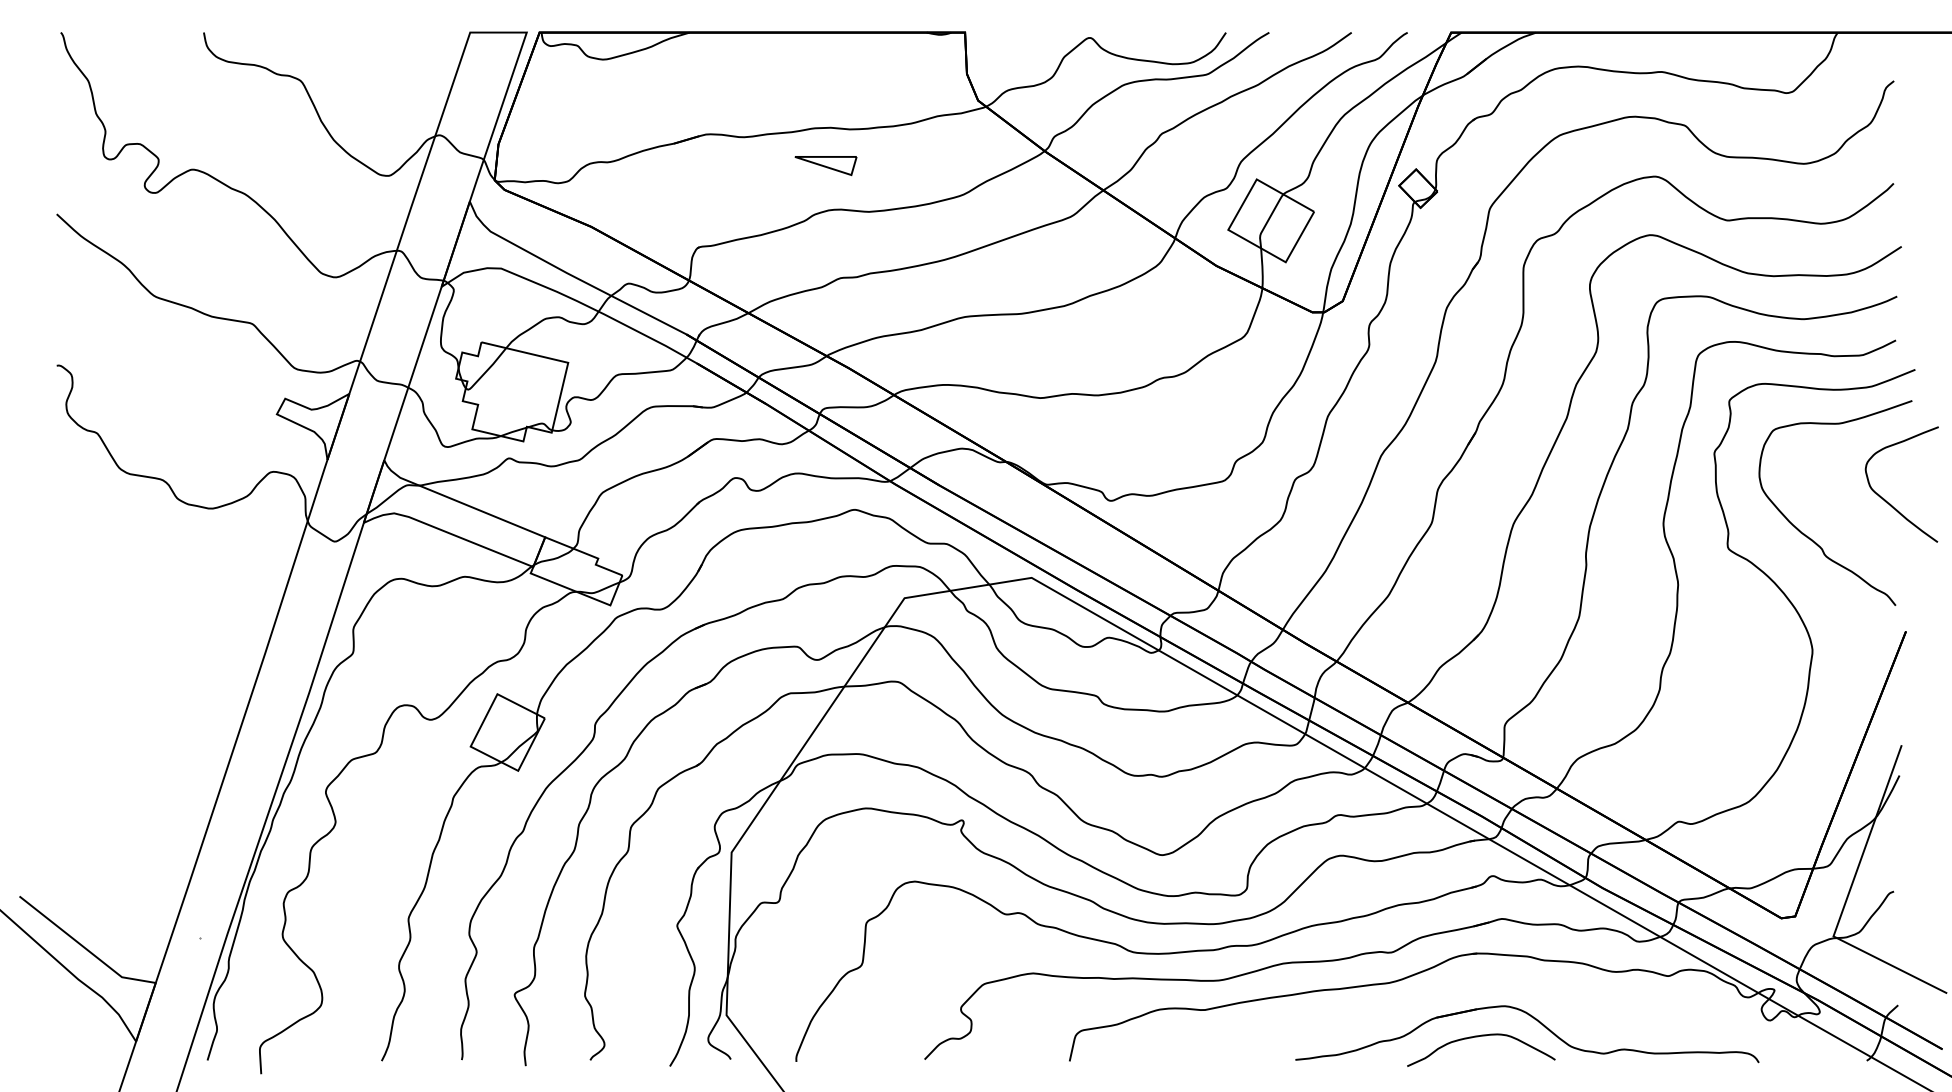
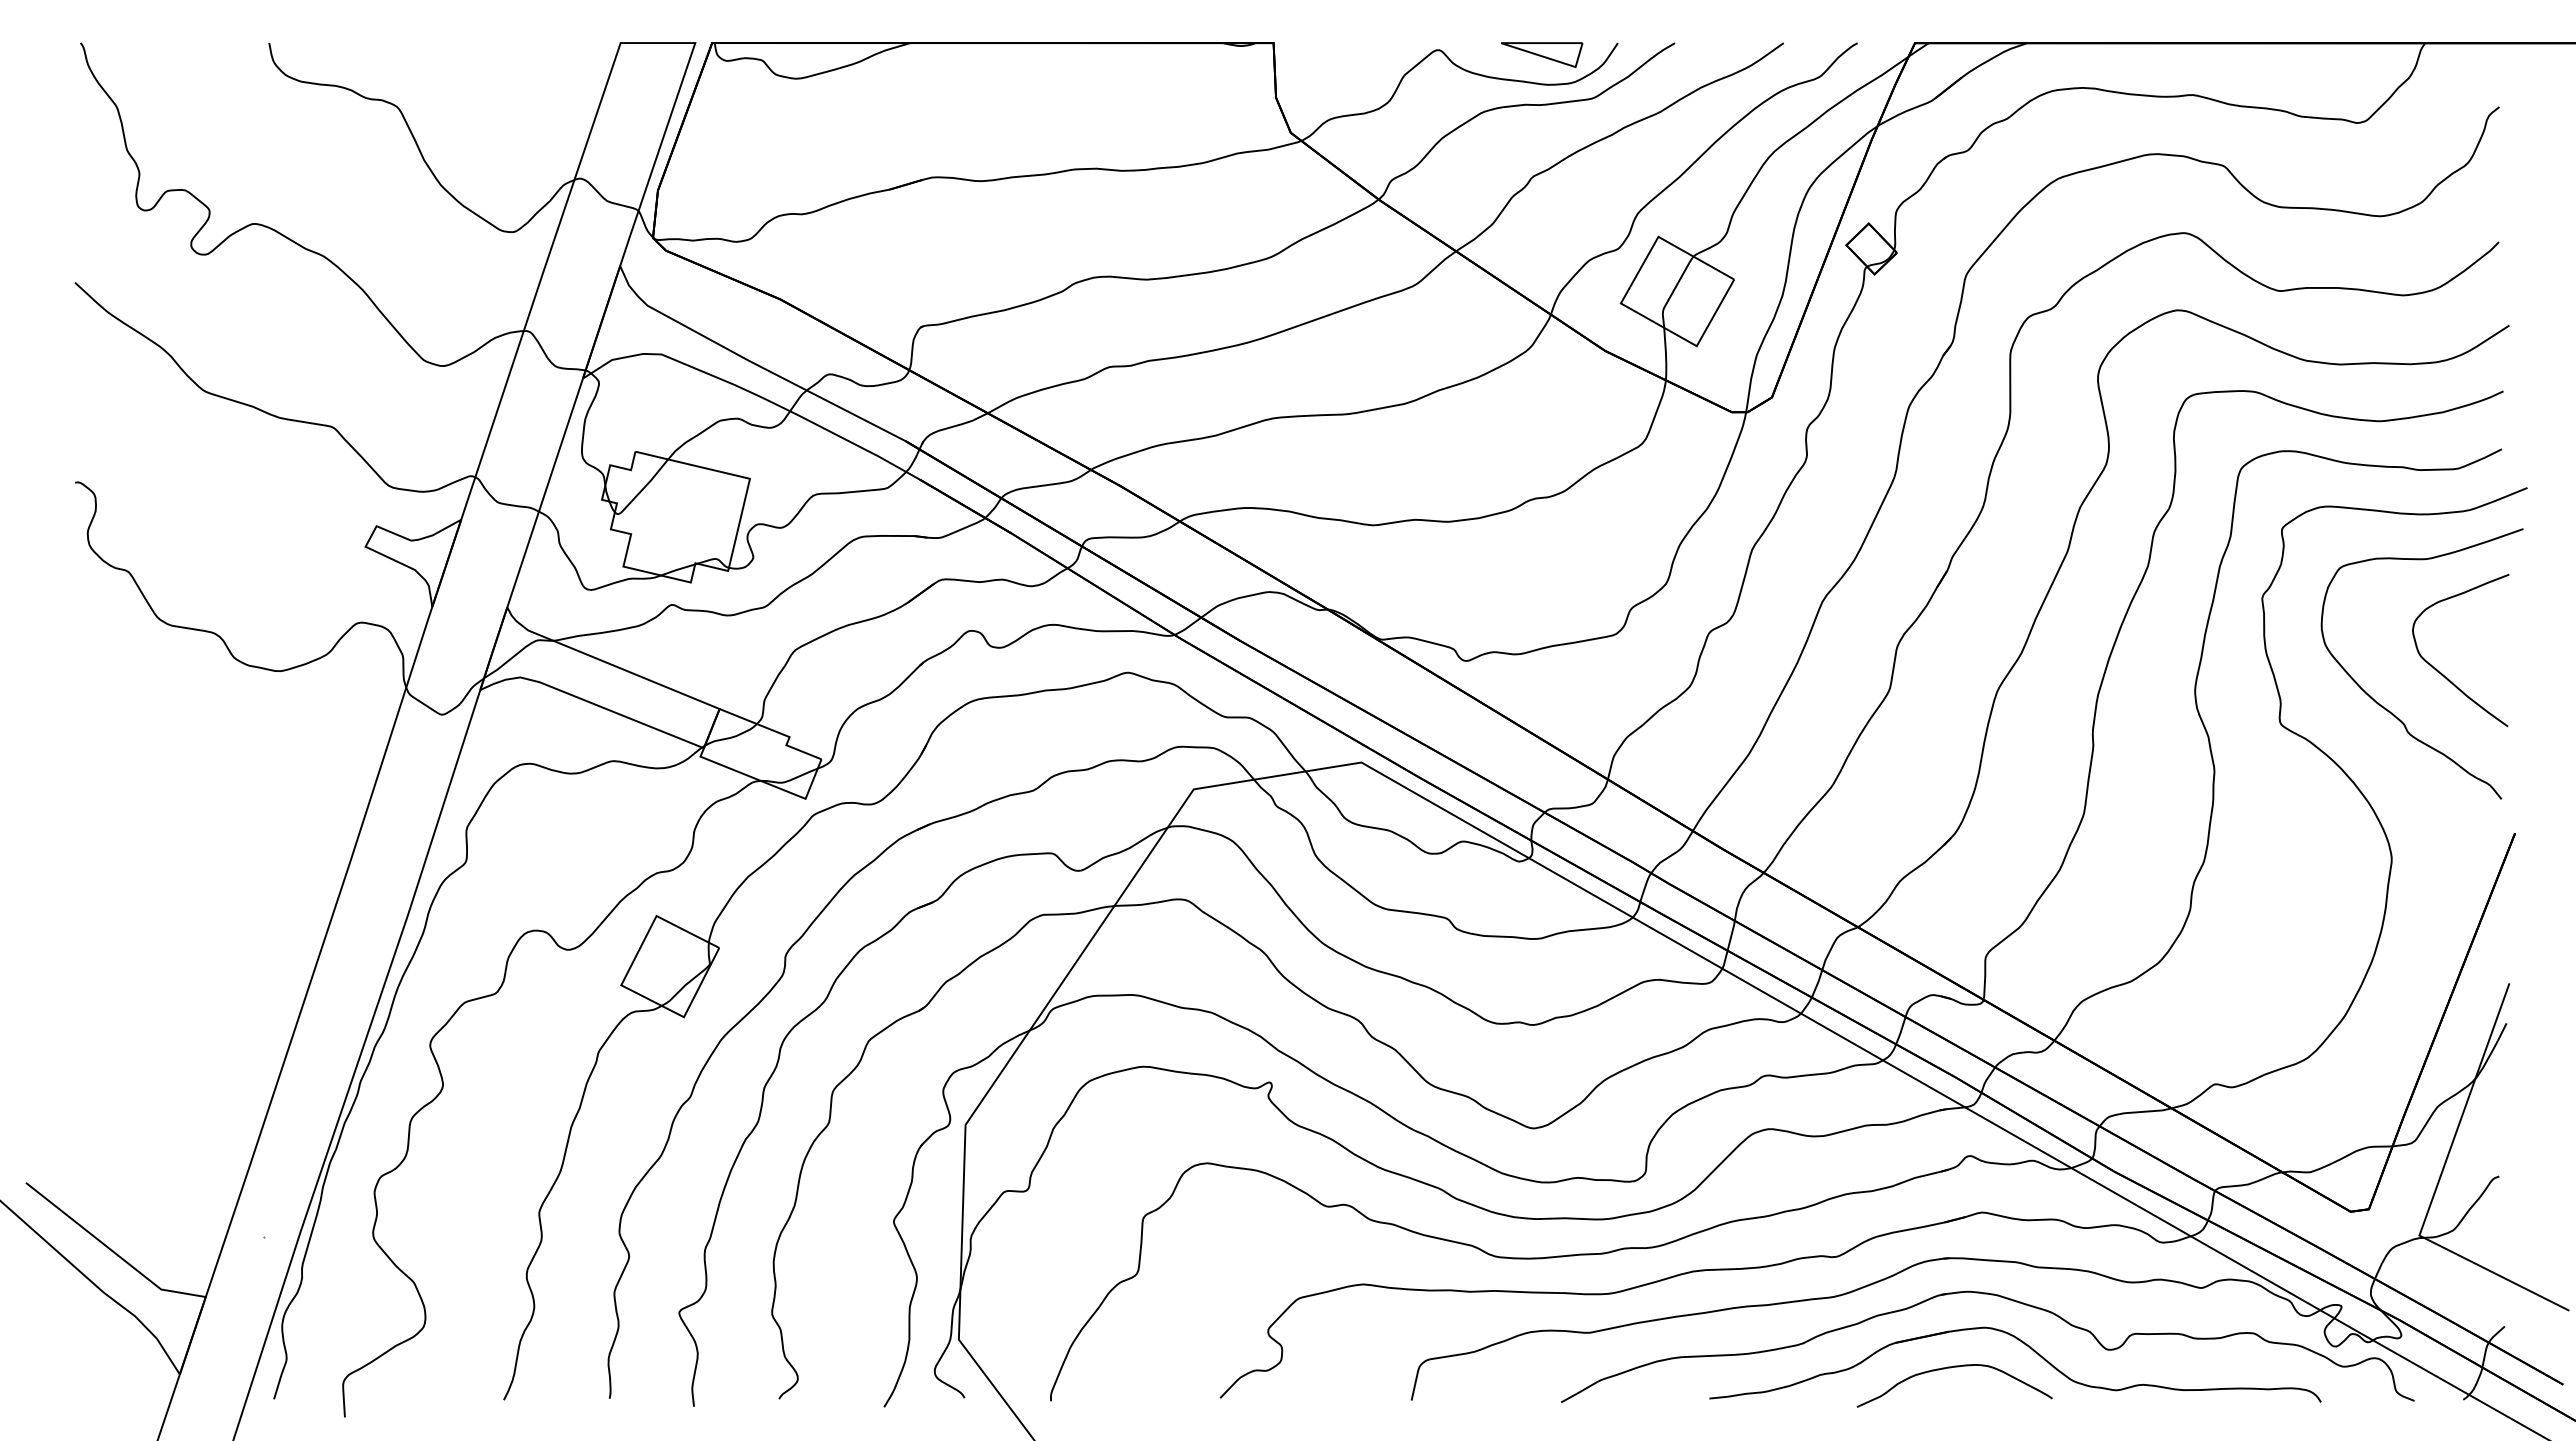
part: (826, 165) -> (1542, 54), moved
curve: (1887, 501) -> (2441, 672), moved
part: (1518, 984) -> (2003, 1298), added

